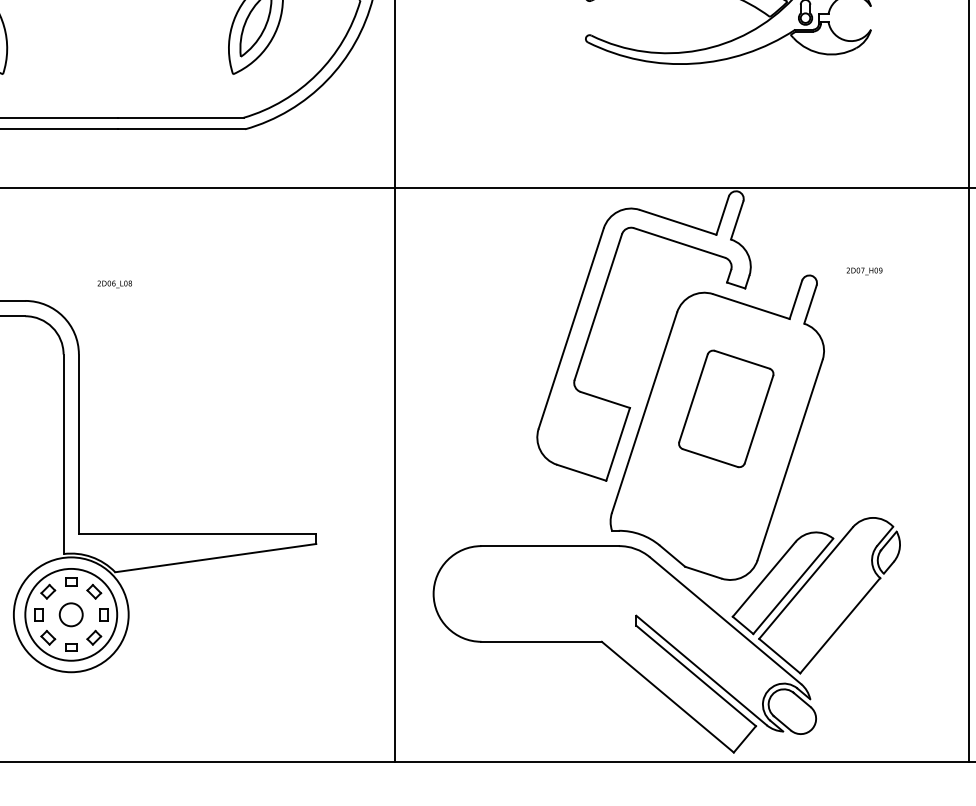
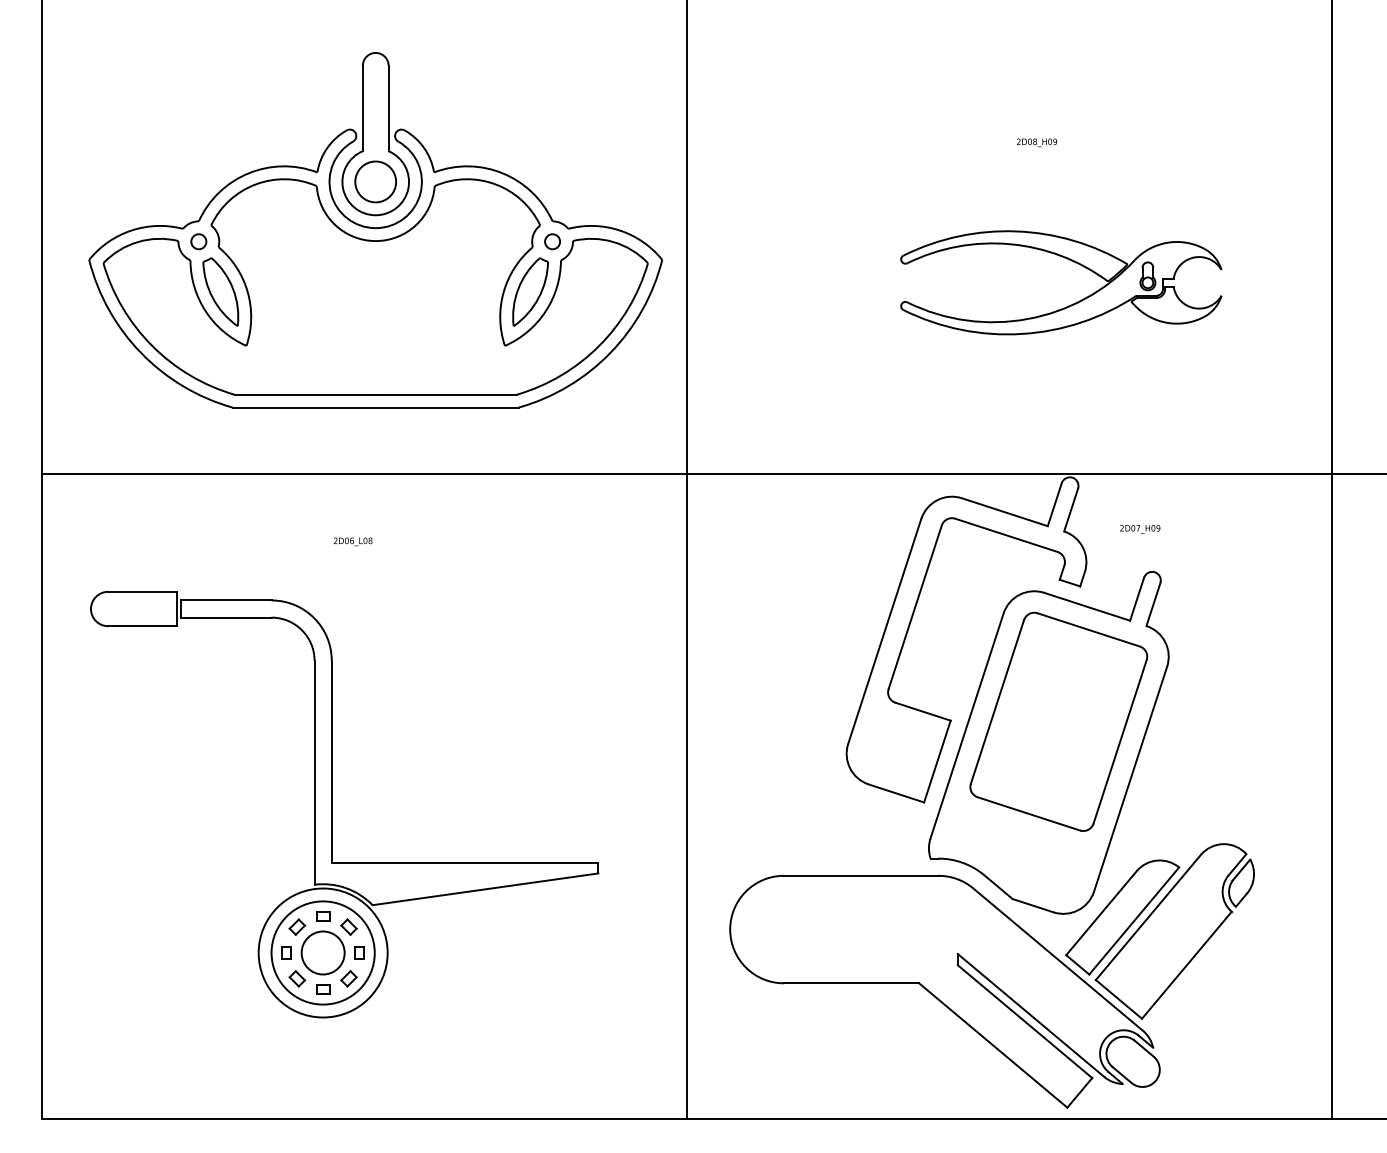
text: (864, 271) -> (1140, 529), moved
text: (114, 284) -> (352, 541), moved
part: (725, 408) -> (1058, 721), size x1.67
circle: (70, 614) -> (322, 952), size x1.67

